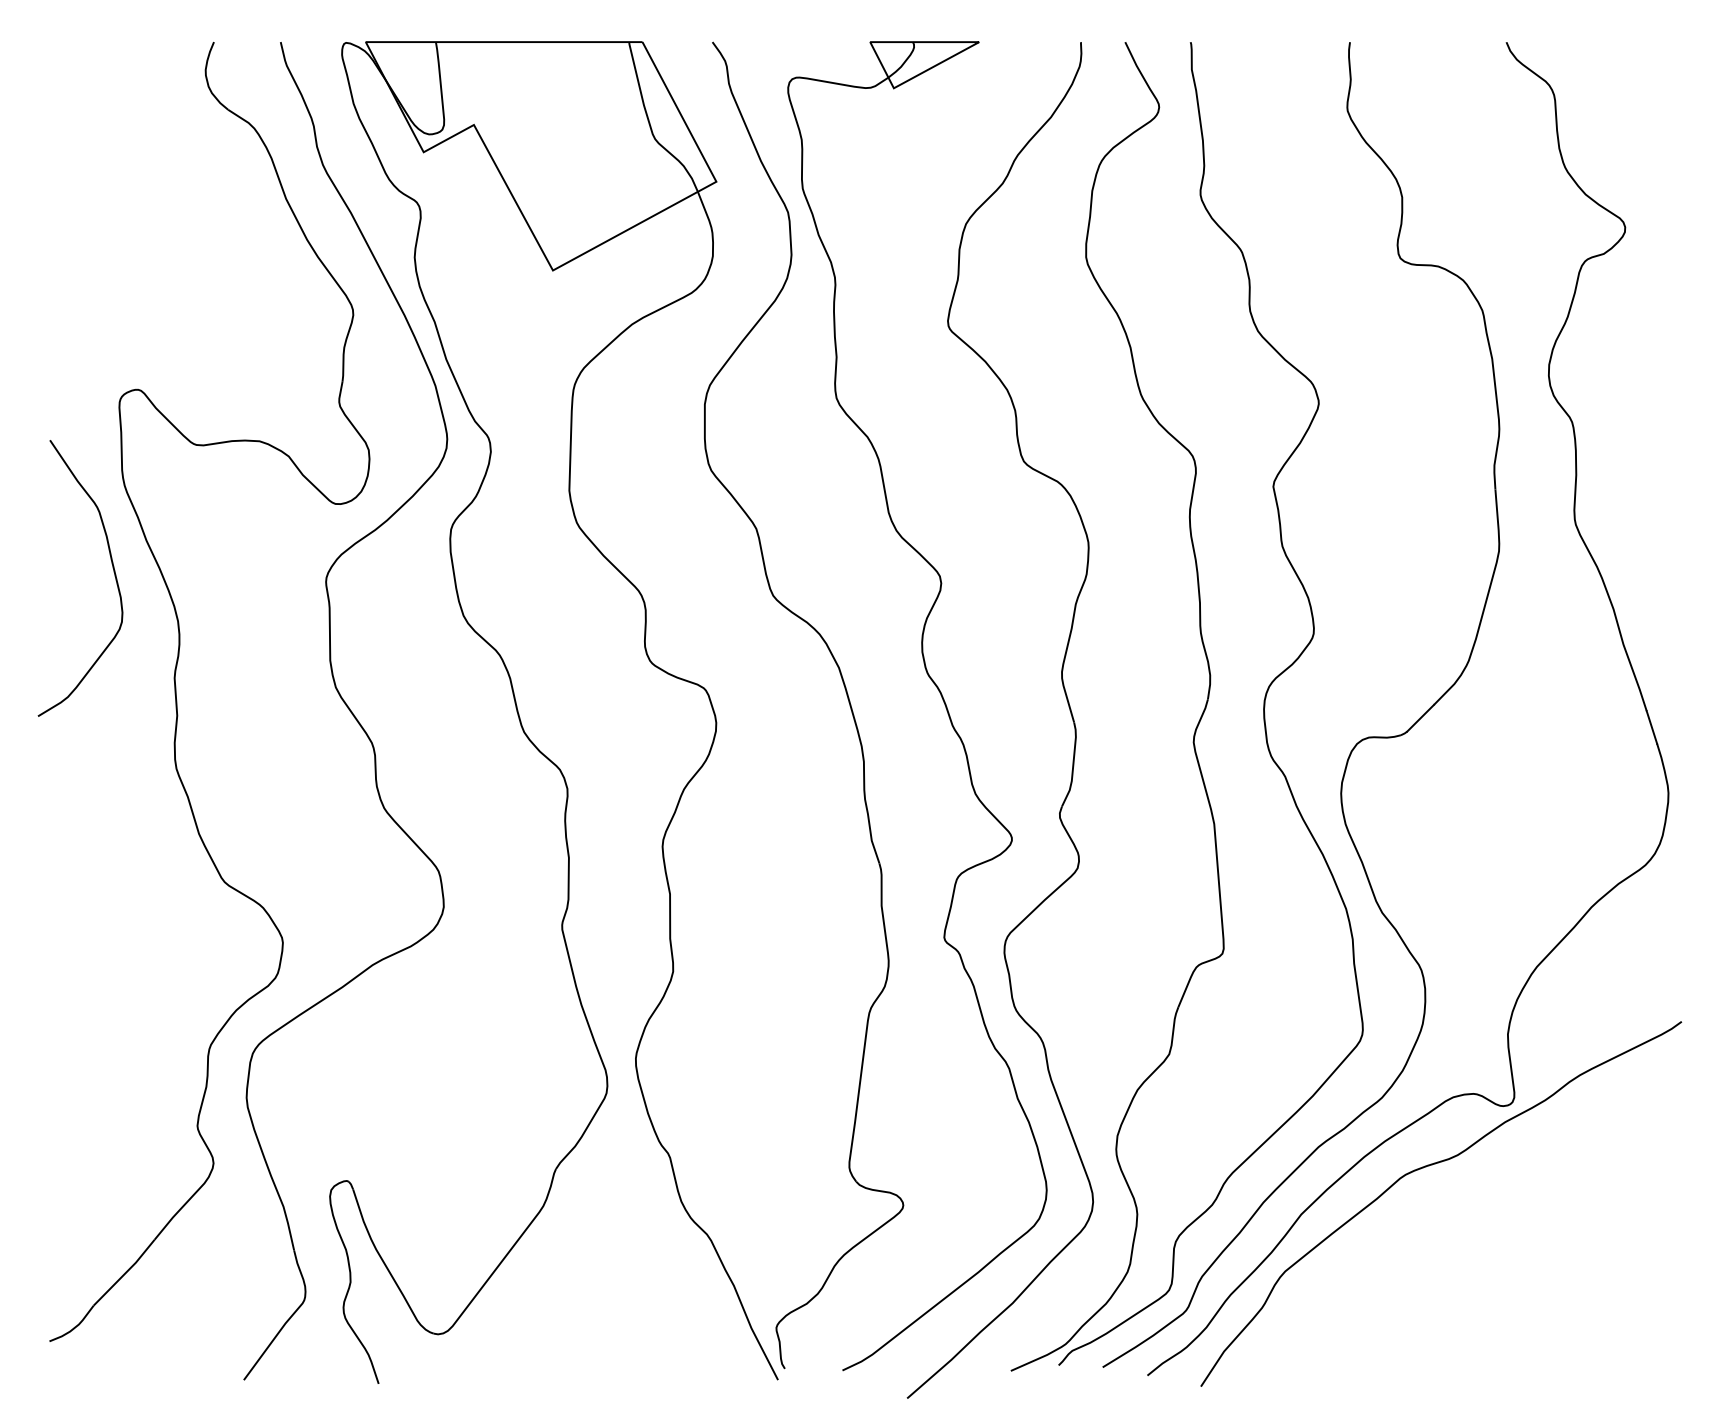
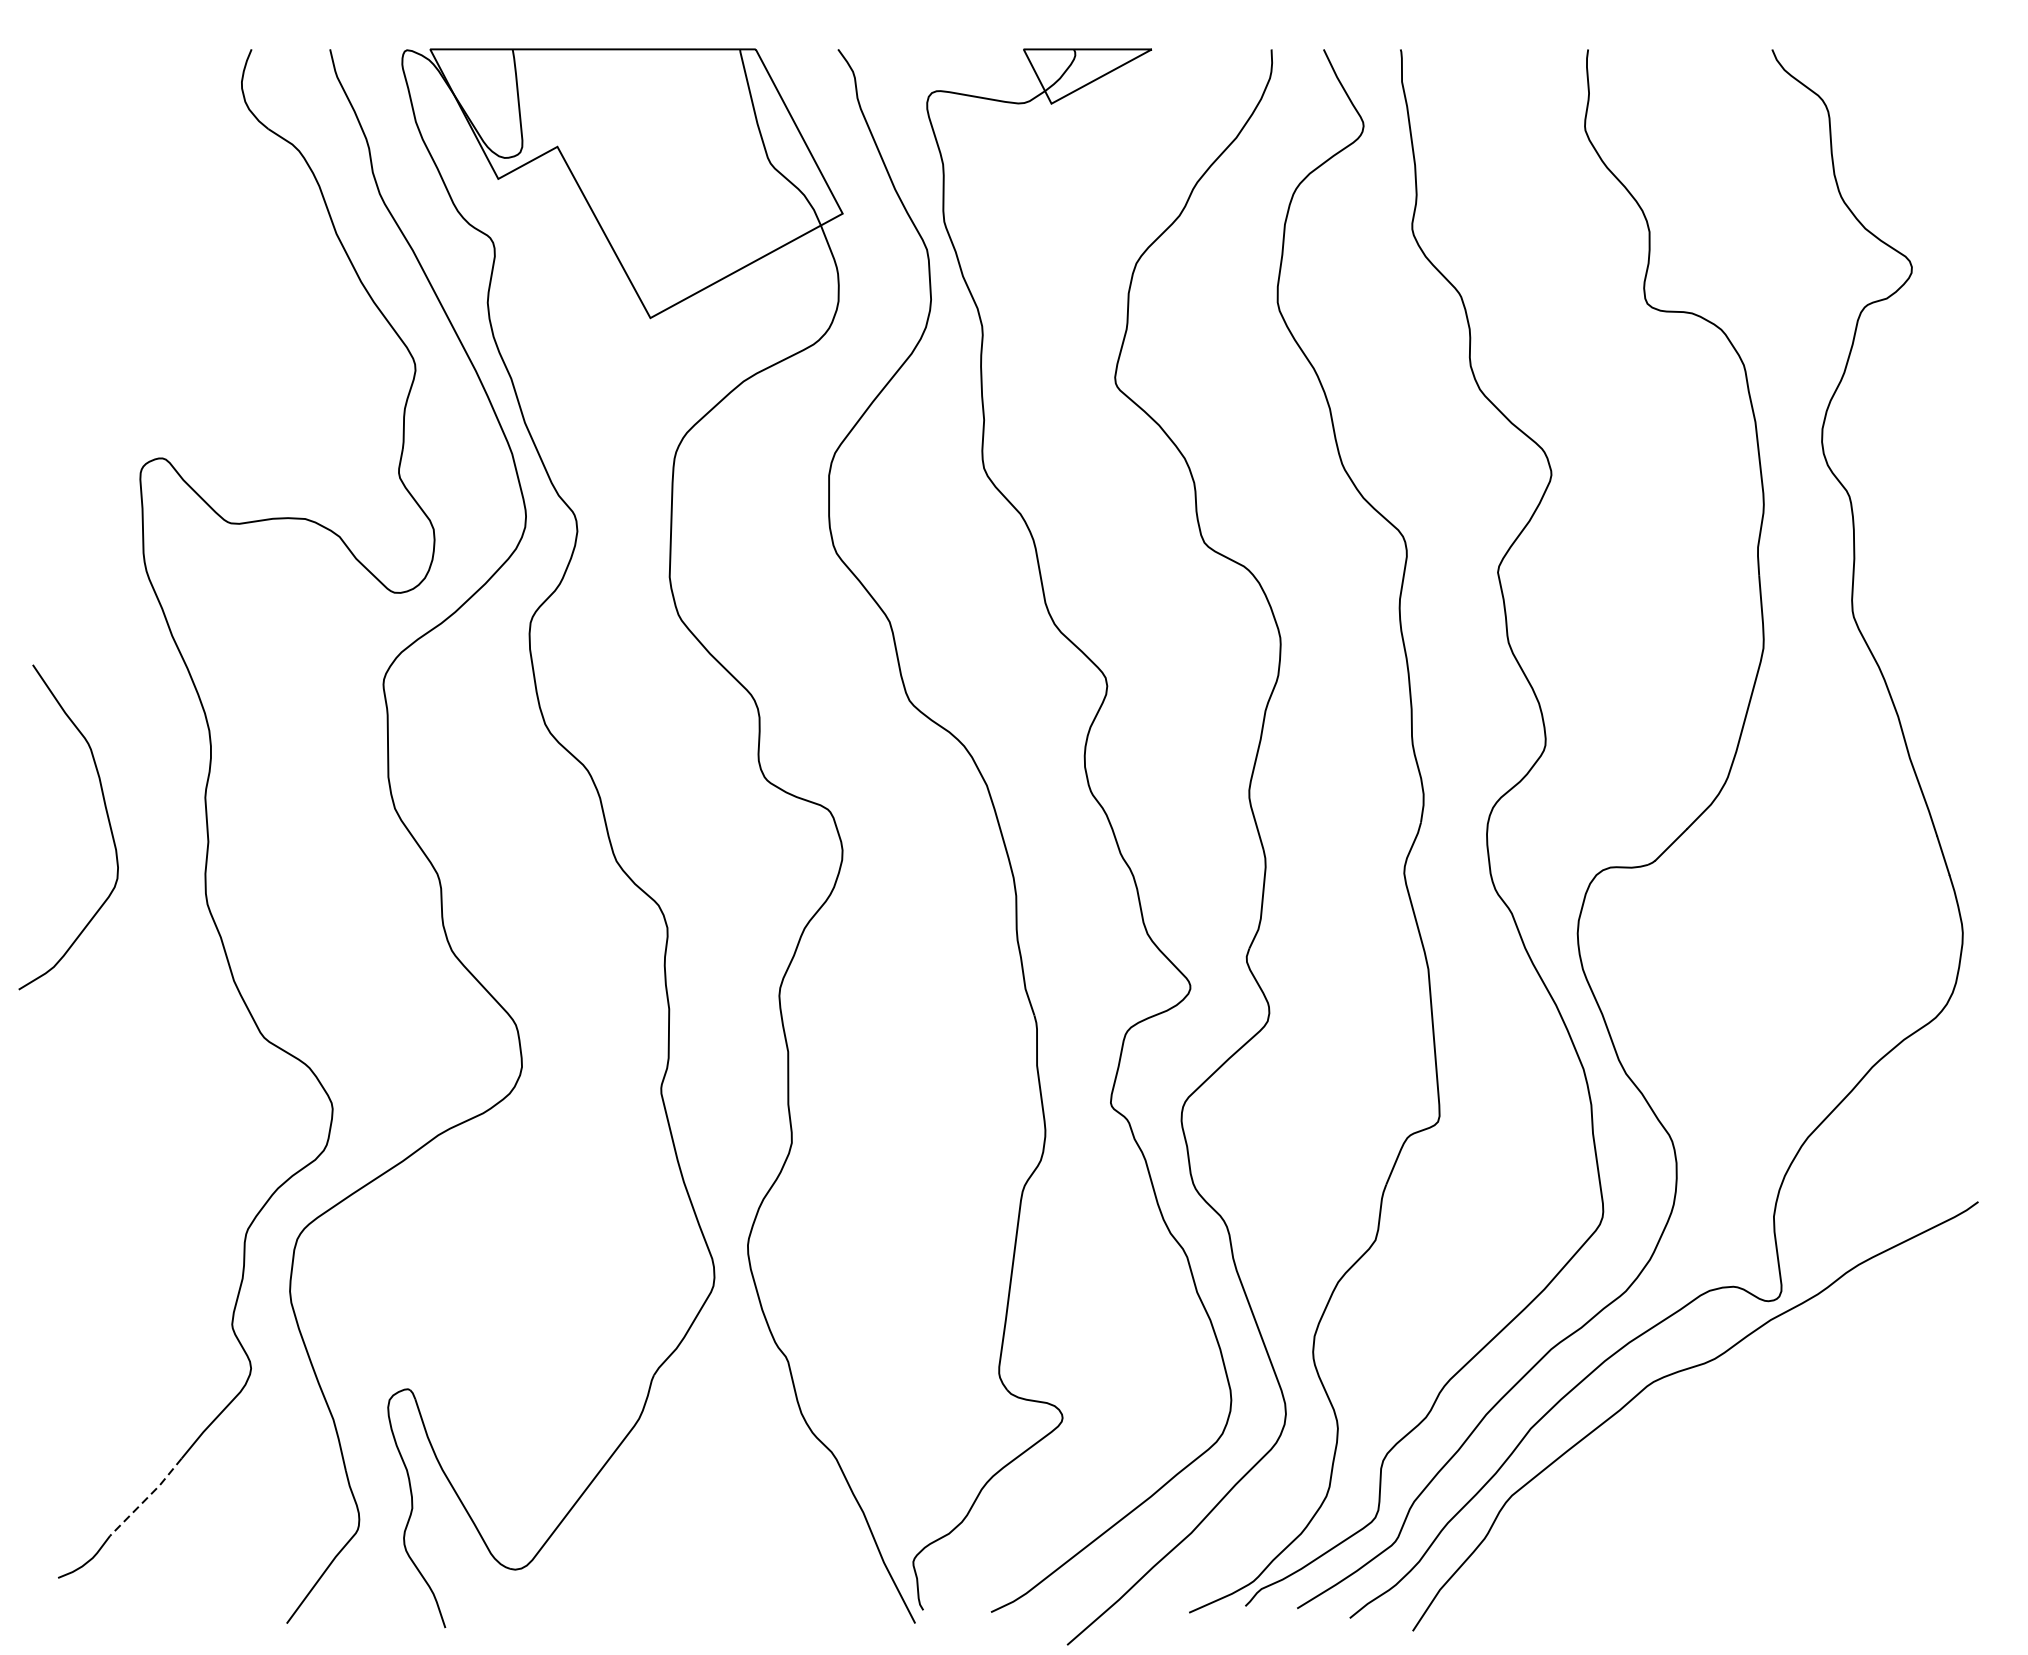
curve: (112, 568) -> (106, 815), moved
line: (125, 1273) -> (147, 1498), solid -> dashed

